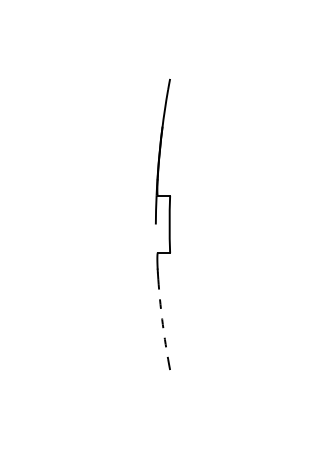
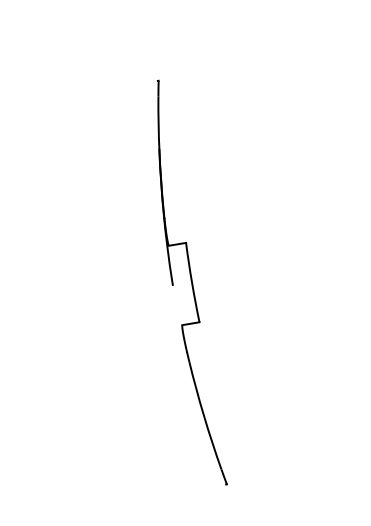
arc: (162, 319) -> (204, 416), dashed -> solid

